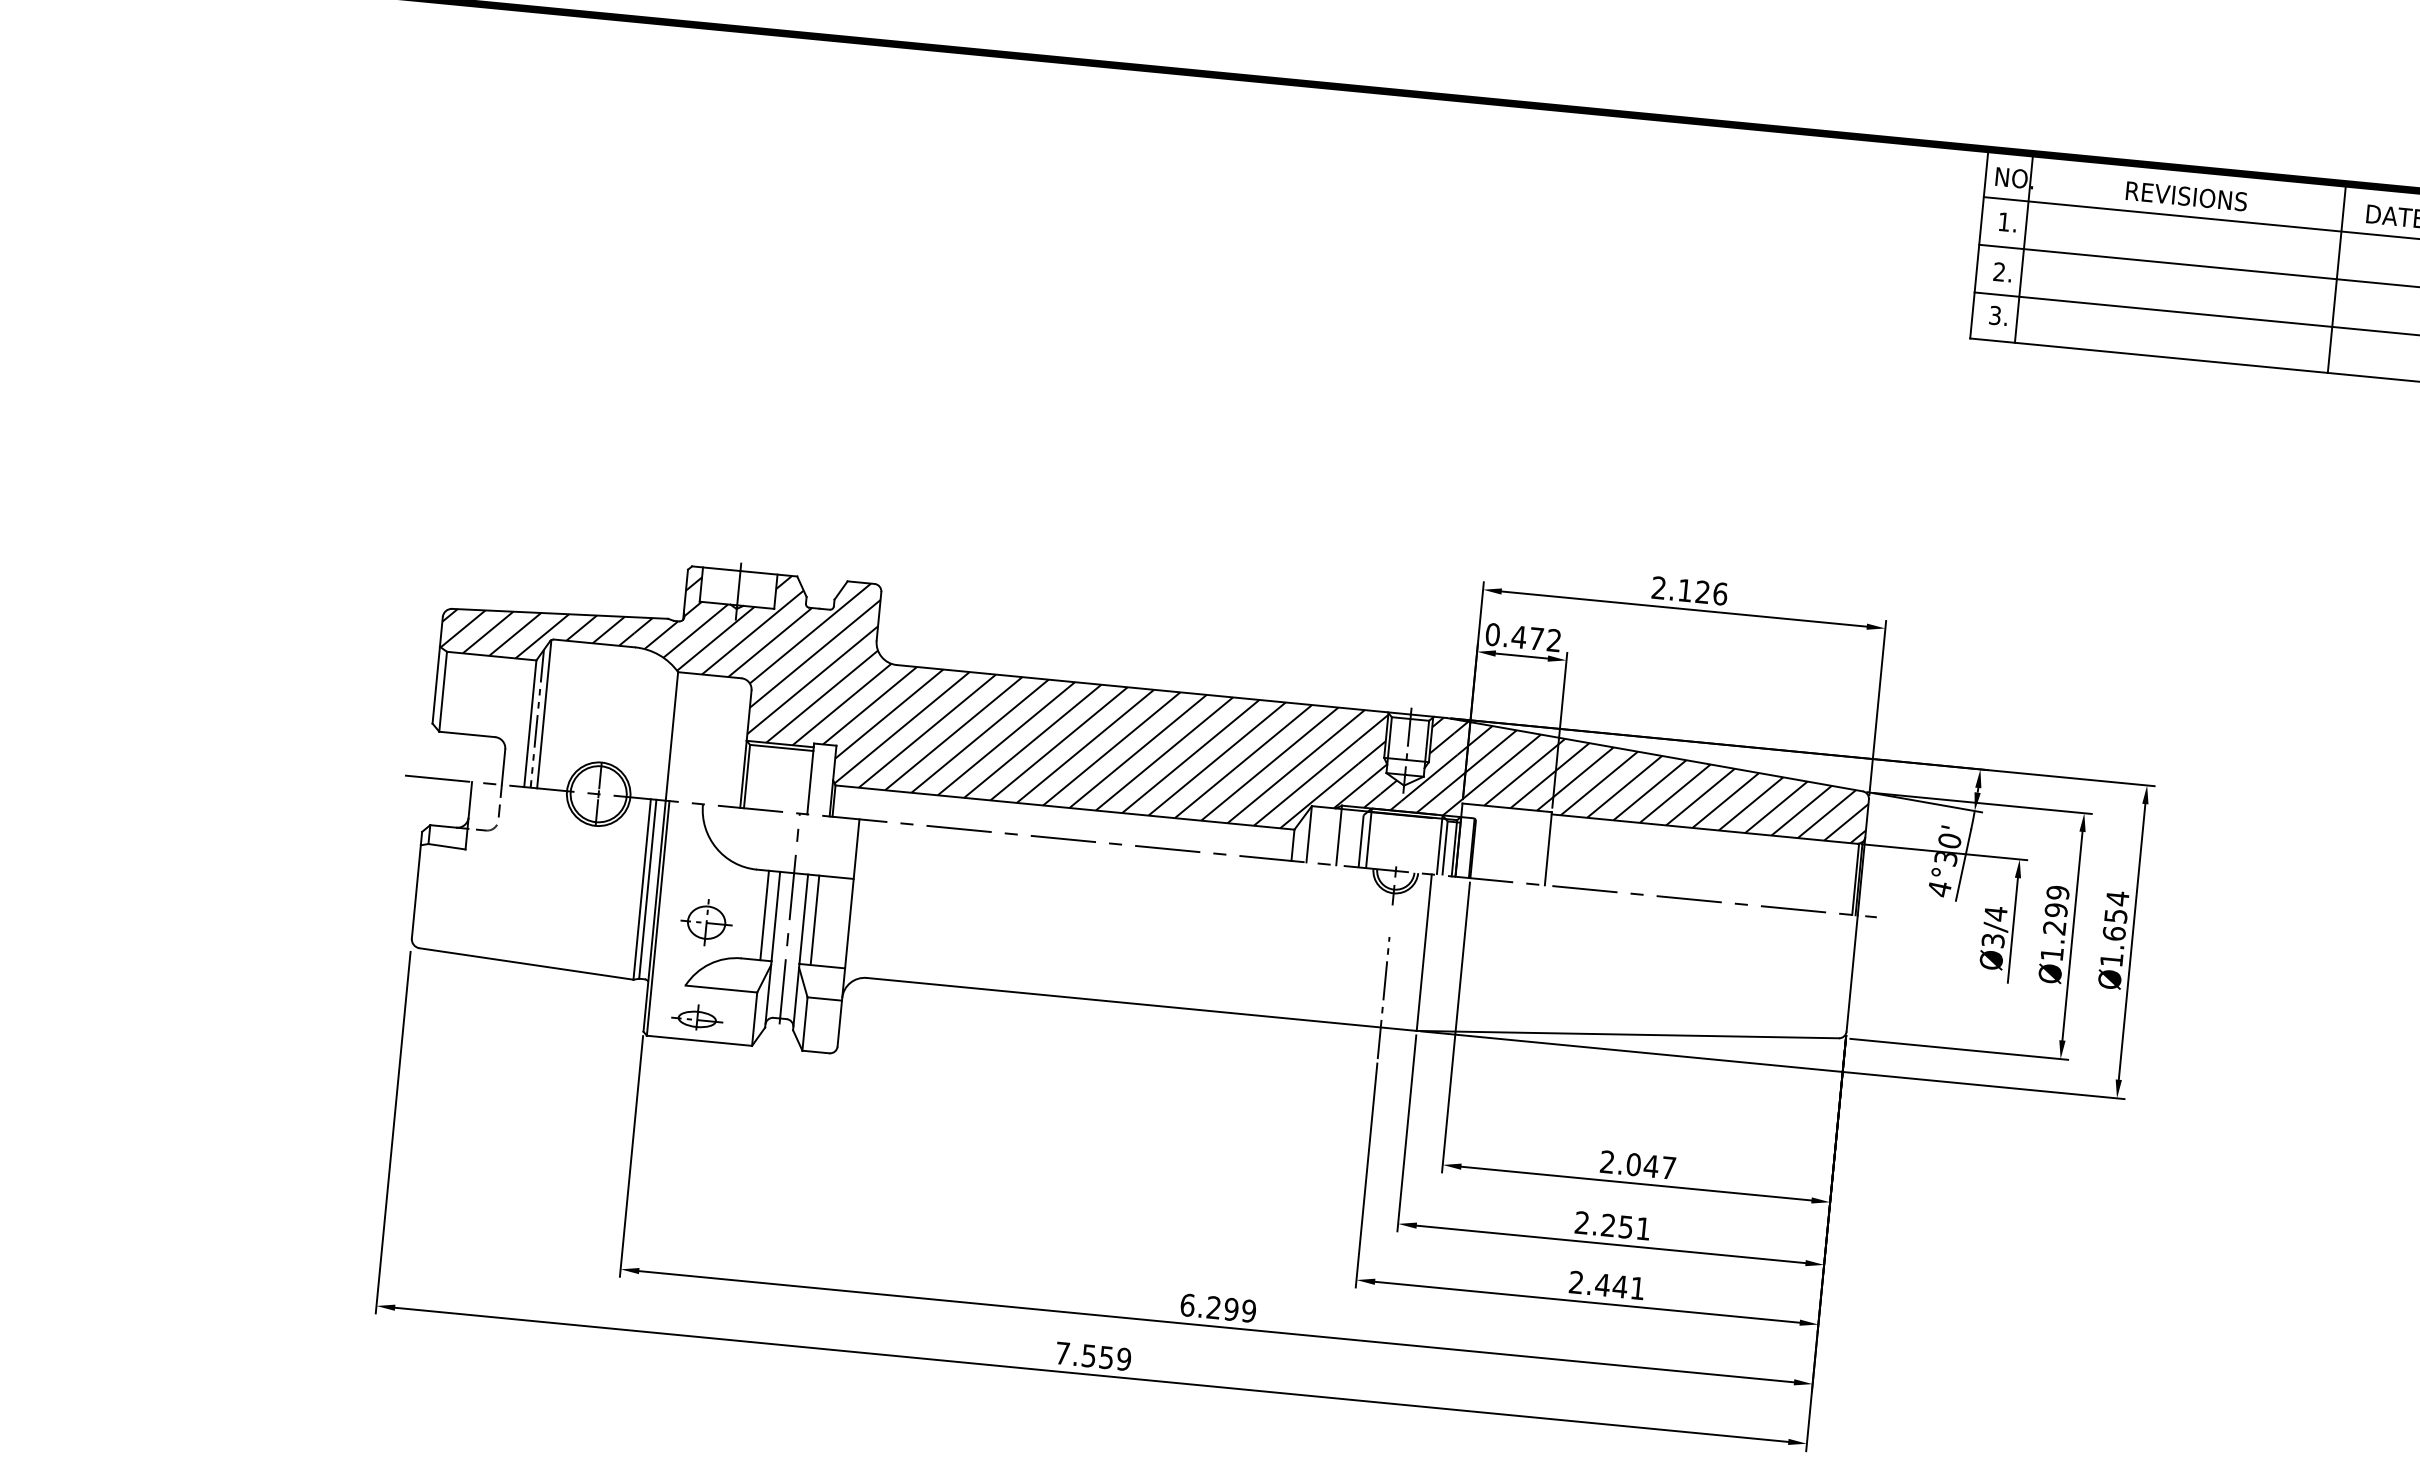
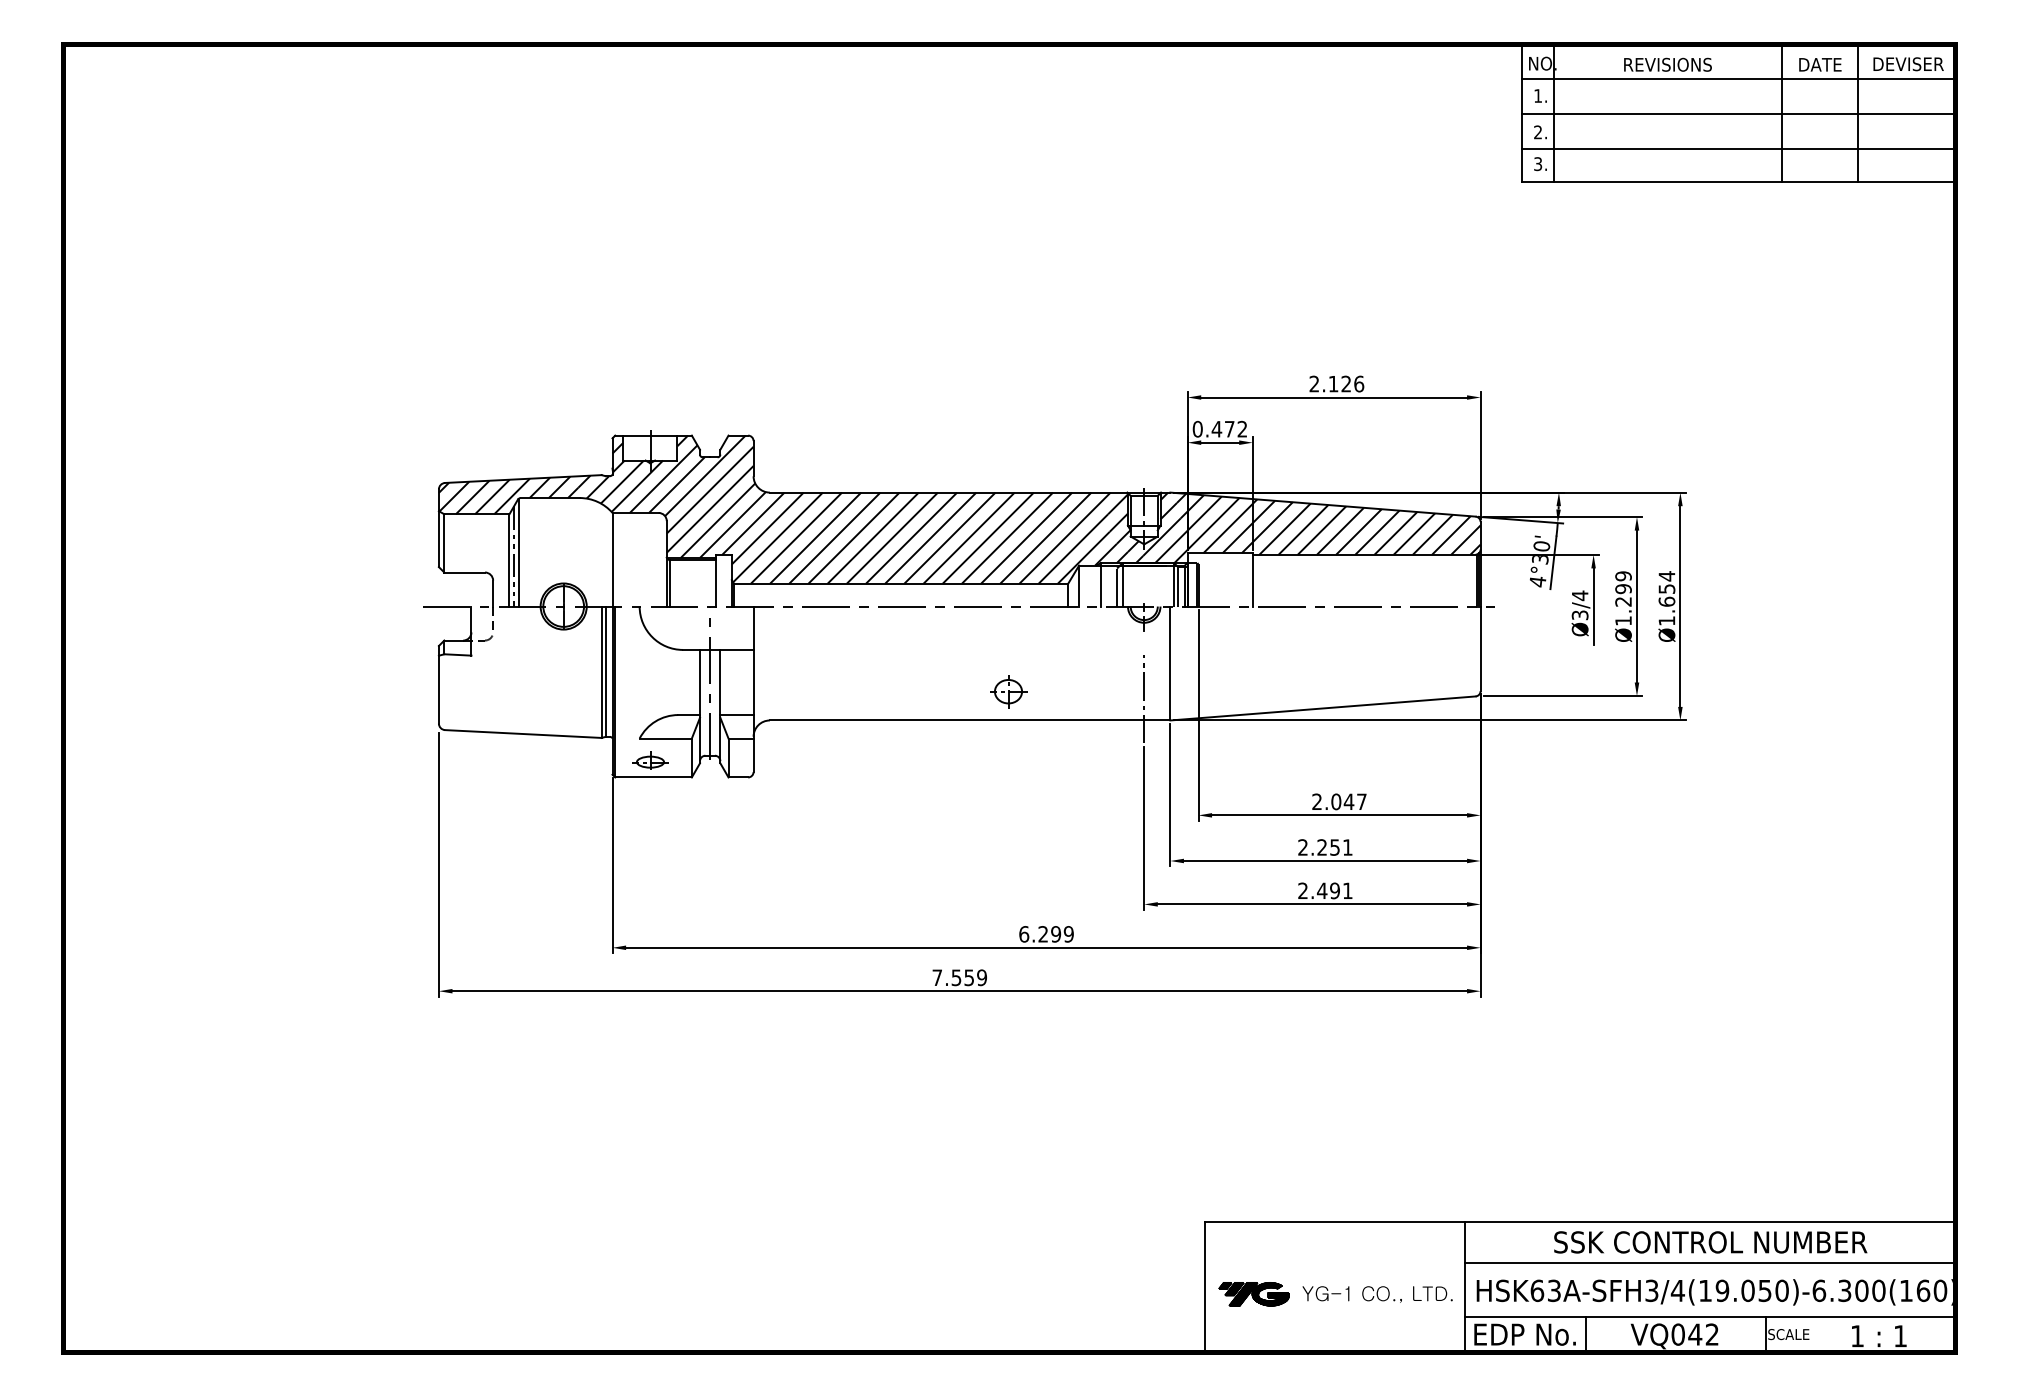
line: (764, 915) -> (691, 682), removed
line: (814, 920) -> (728, 682), removed
part: (706, 922) -> (1008, 691), moved
text: (1619, 1286) -> (1334, 890), 2.441 -> 2.491

